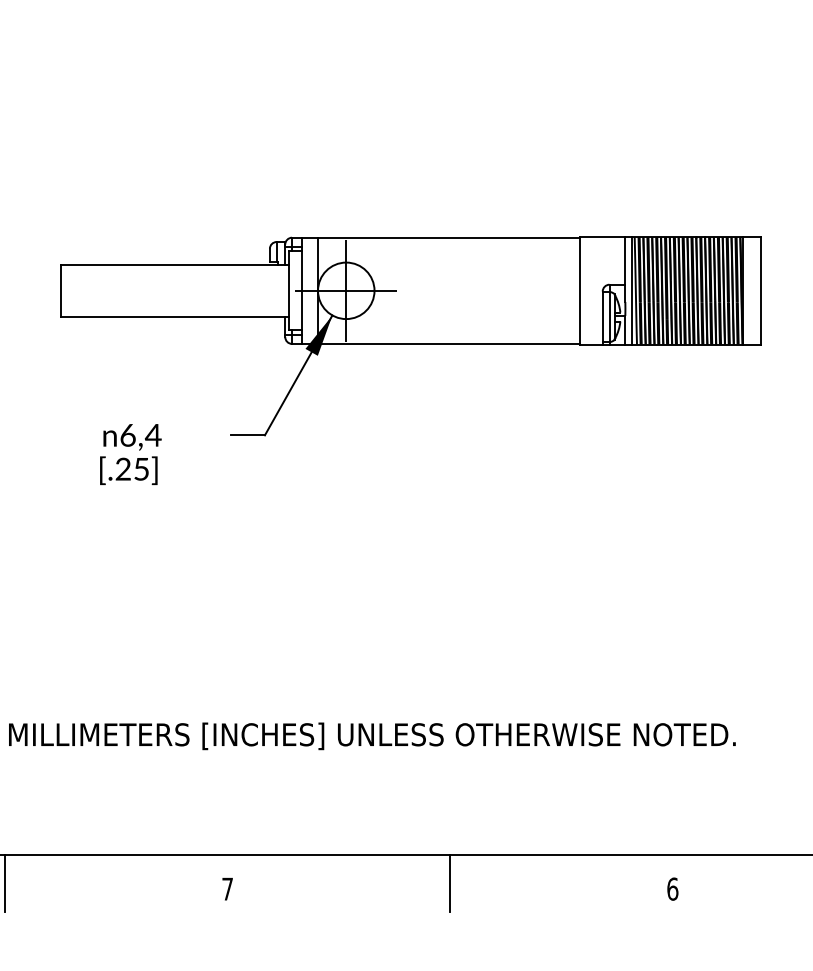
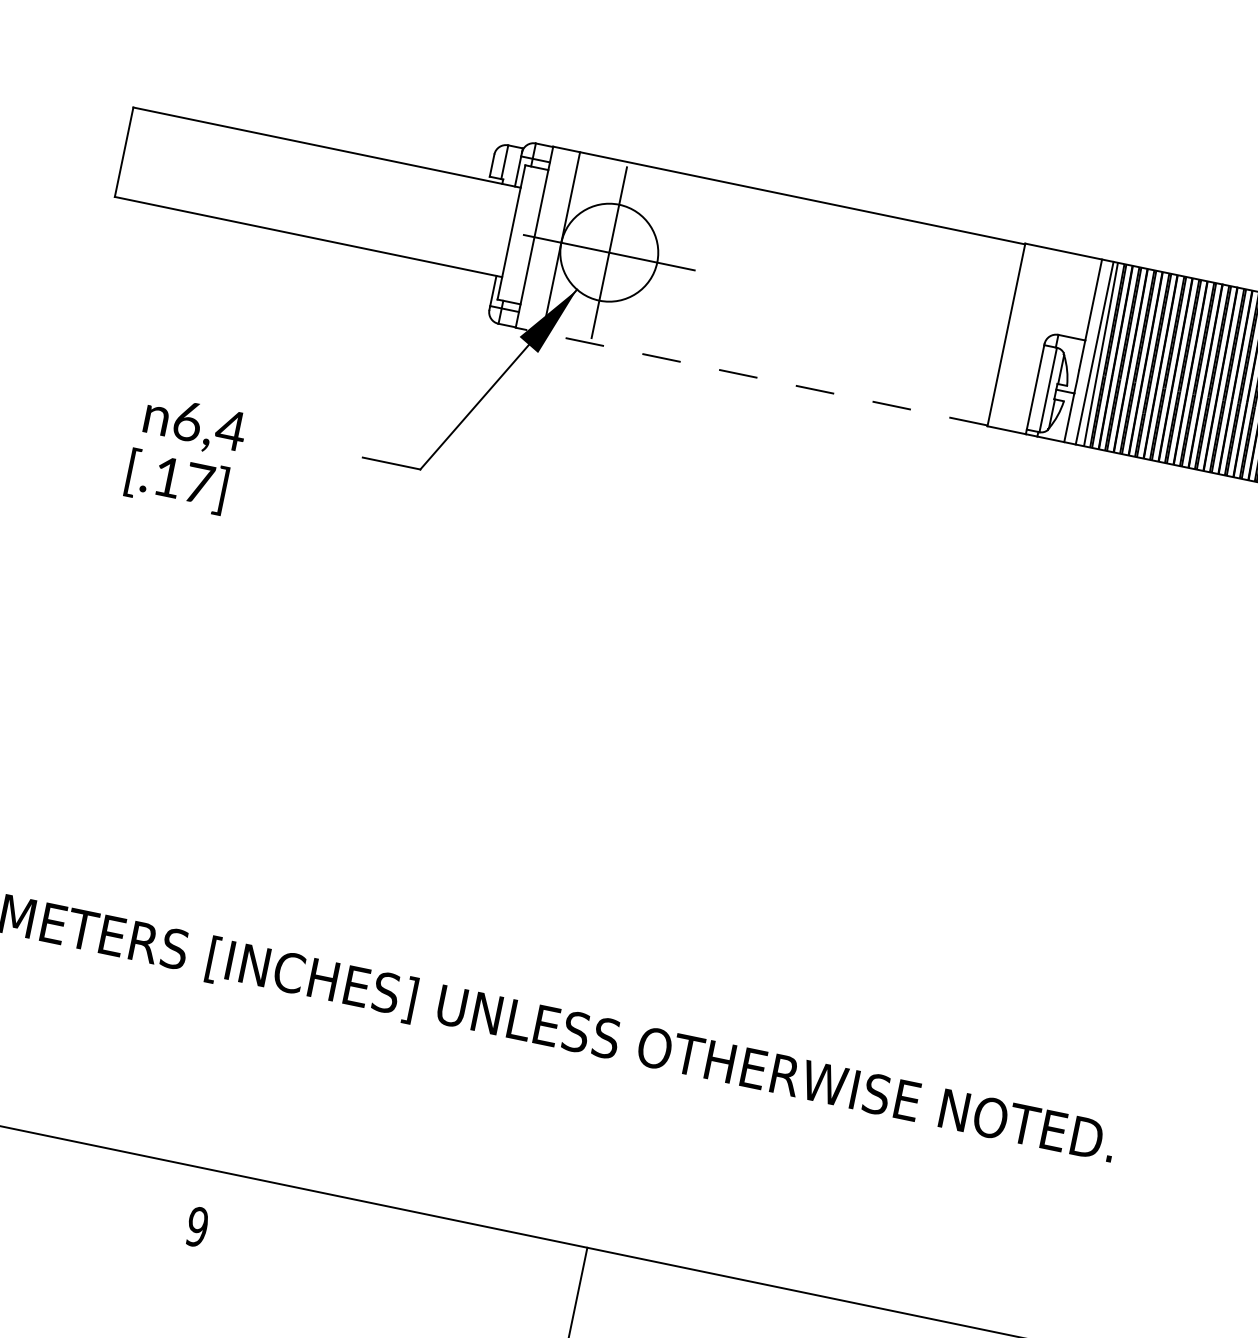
line: (441, 344) -> (752, 377), solid -> dashed
text: (132, 468) -> (183, 479), [.25] -> [.17]
text: (227, 888) -> (197, 1225), 7 -> 9

